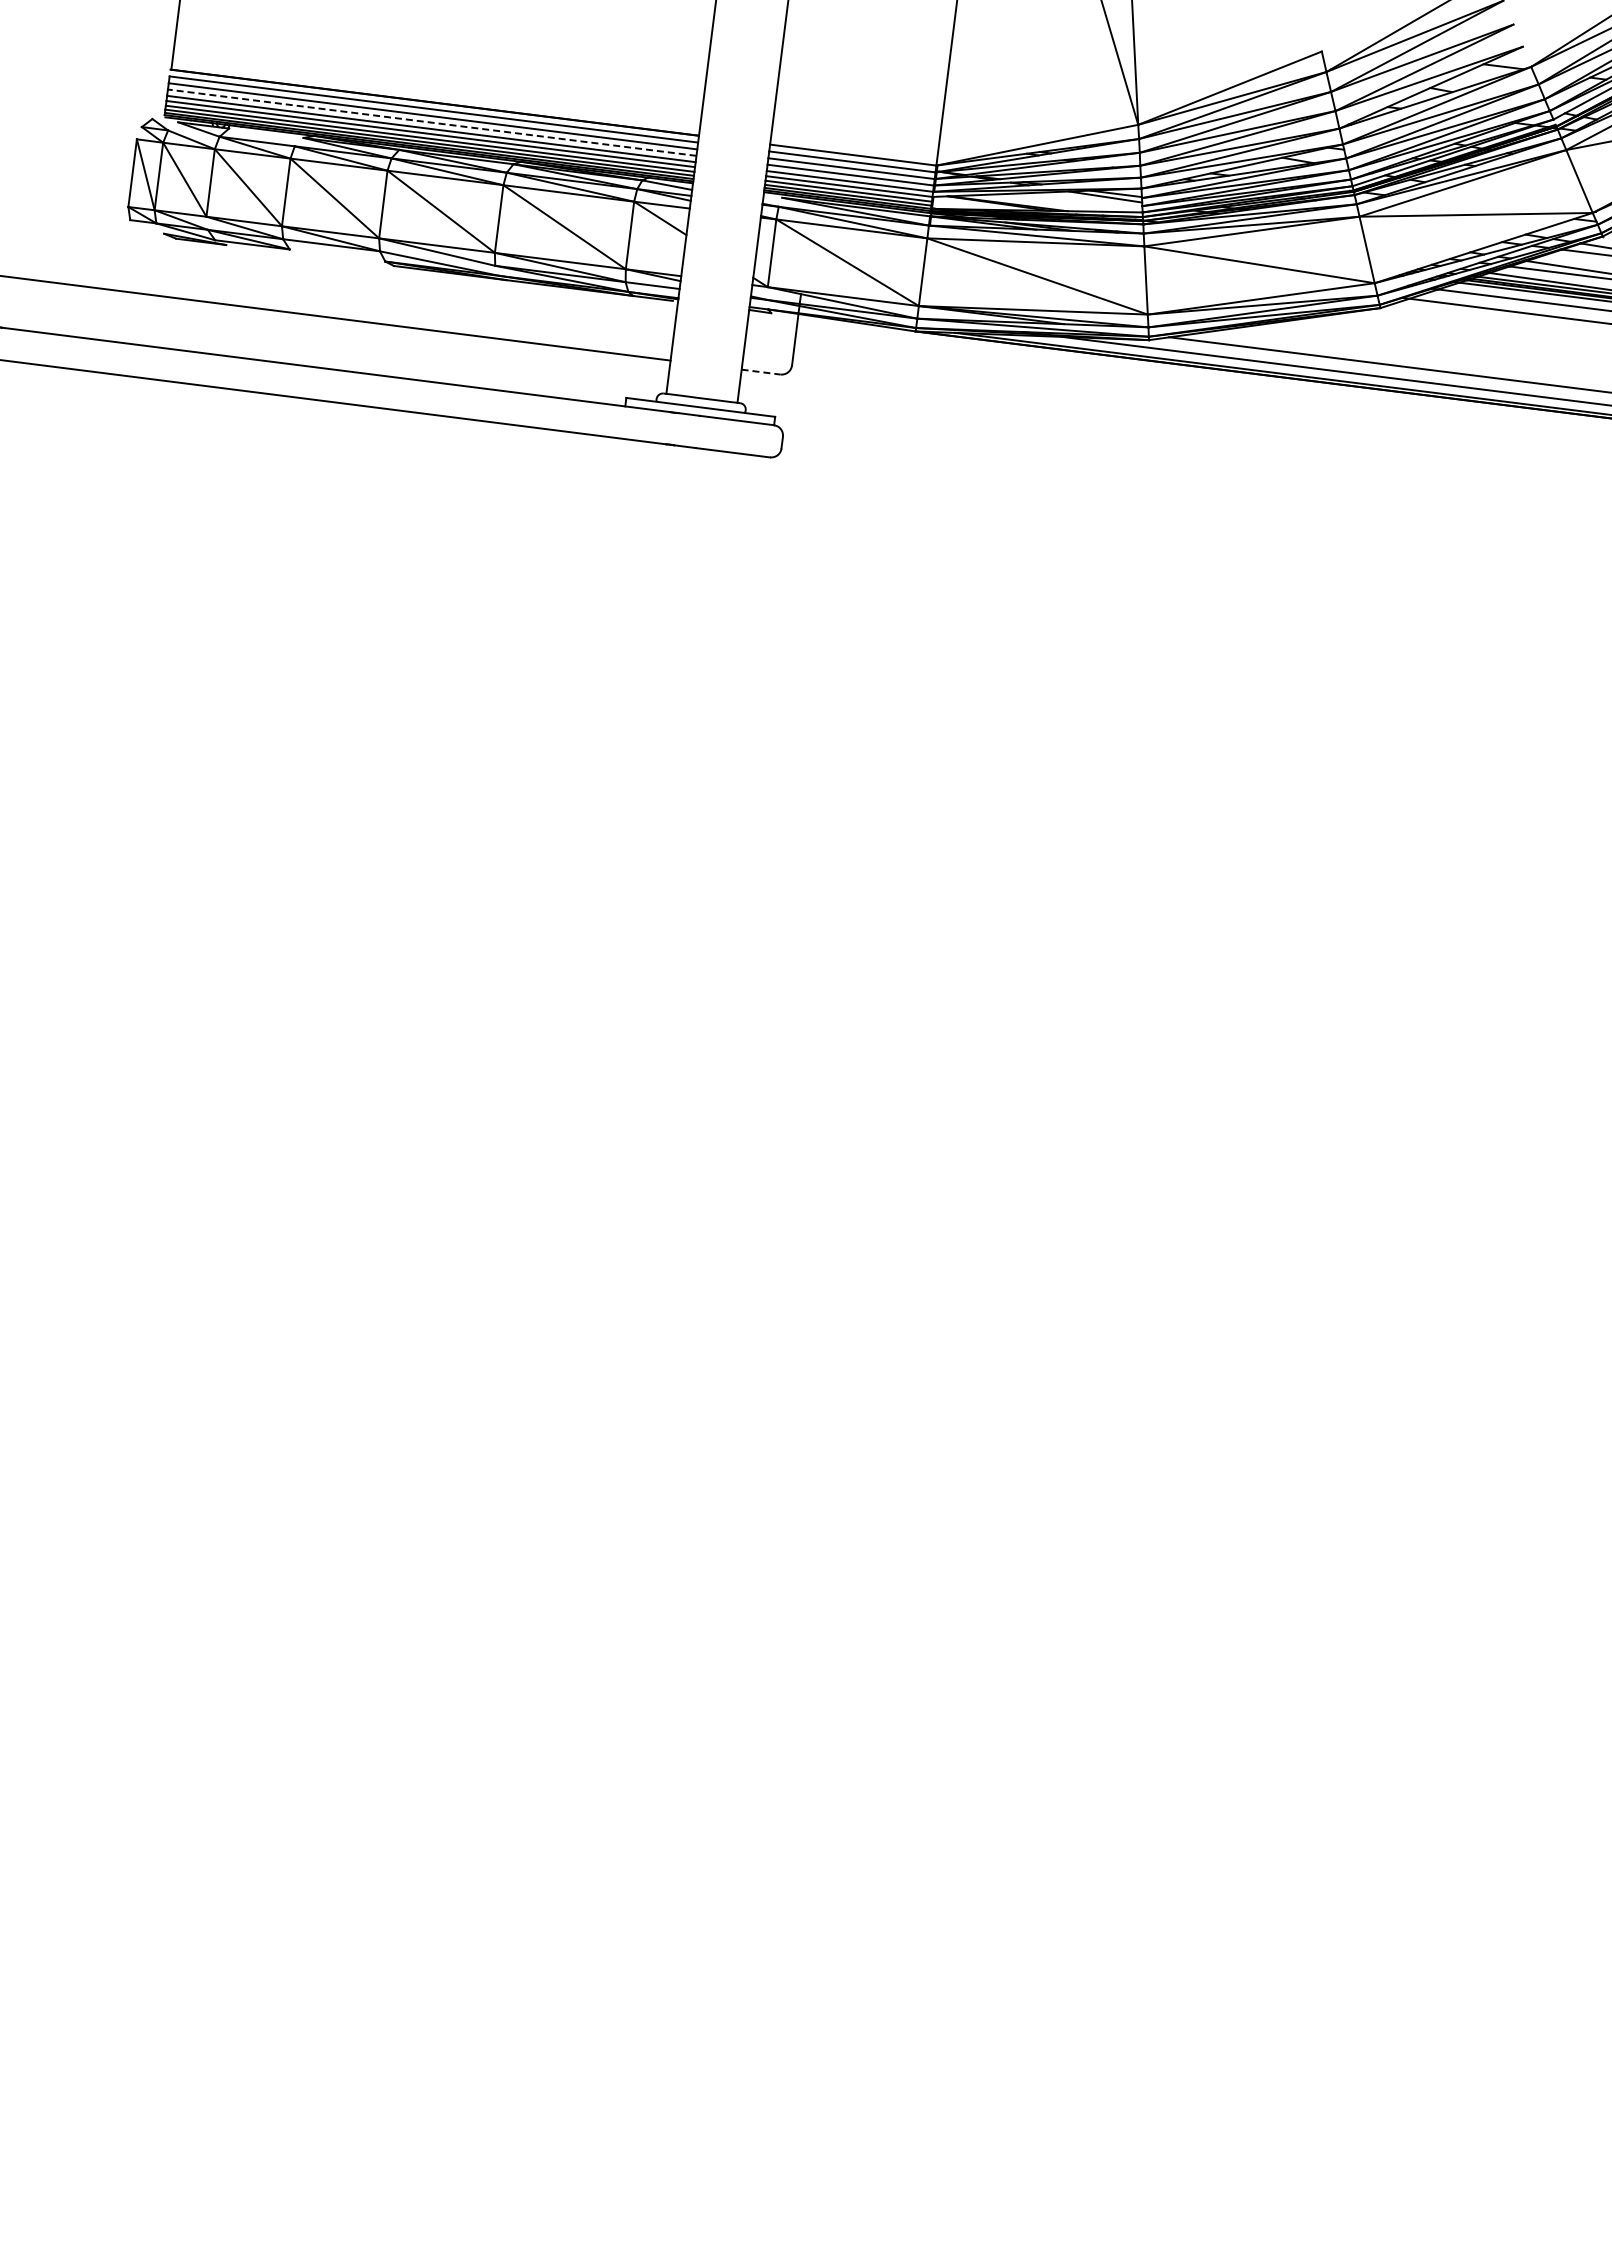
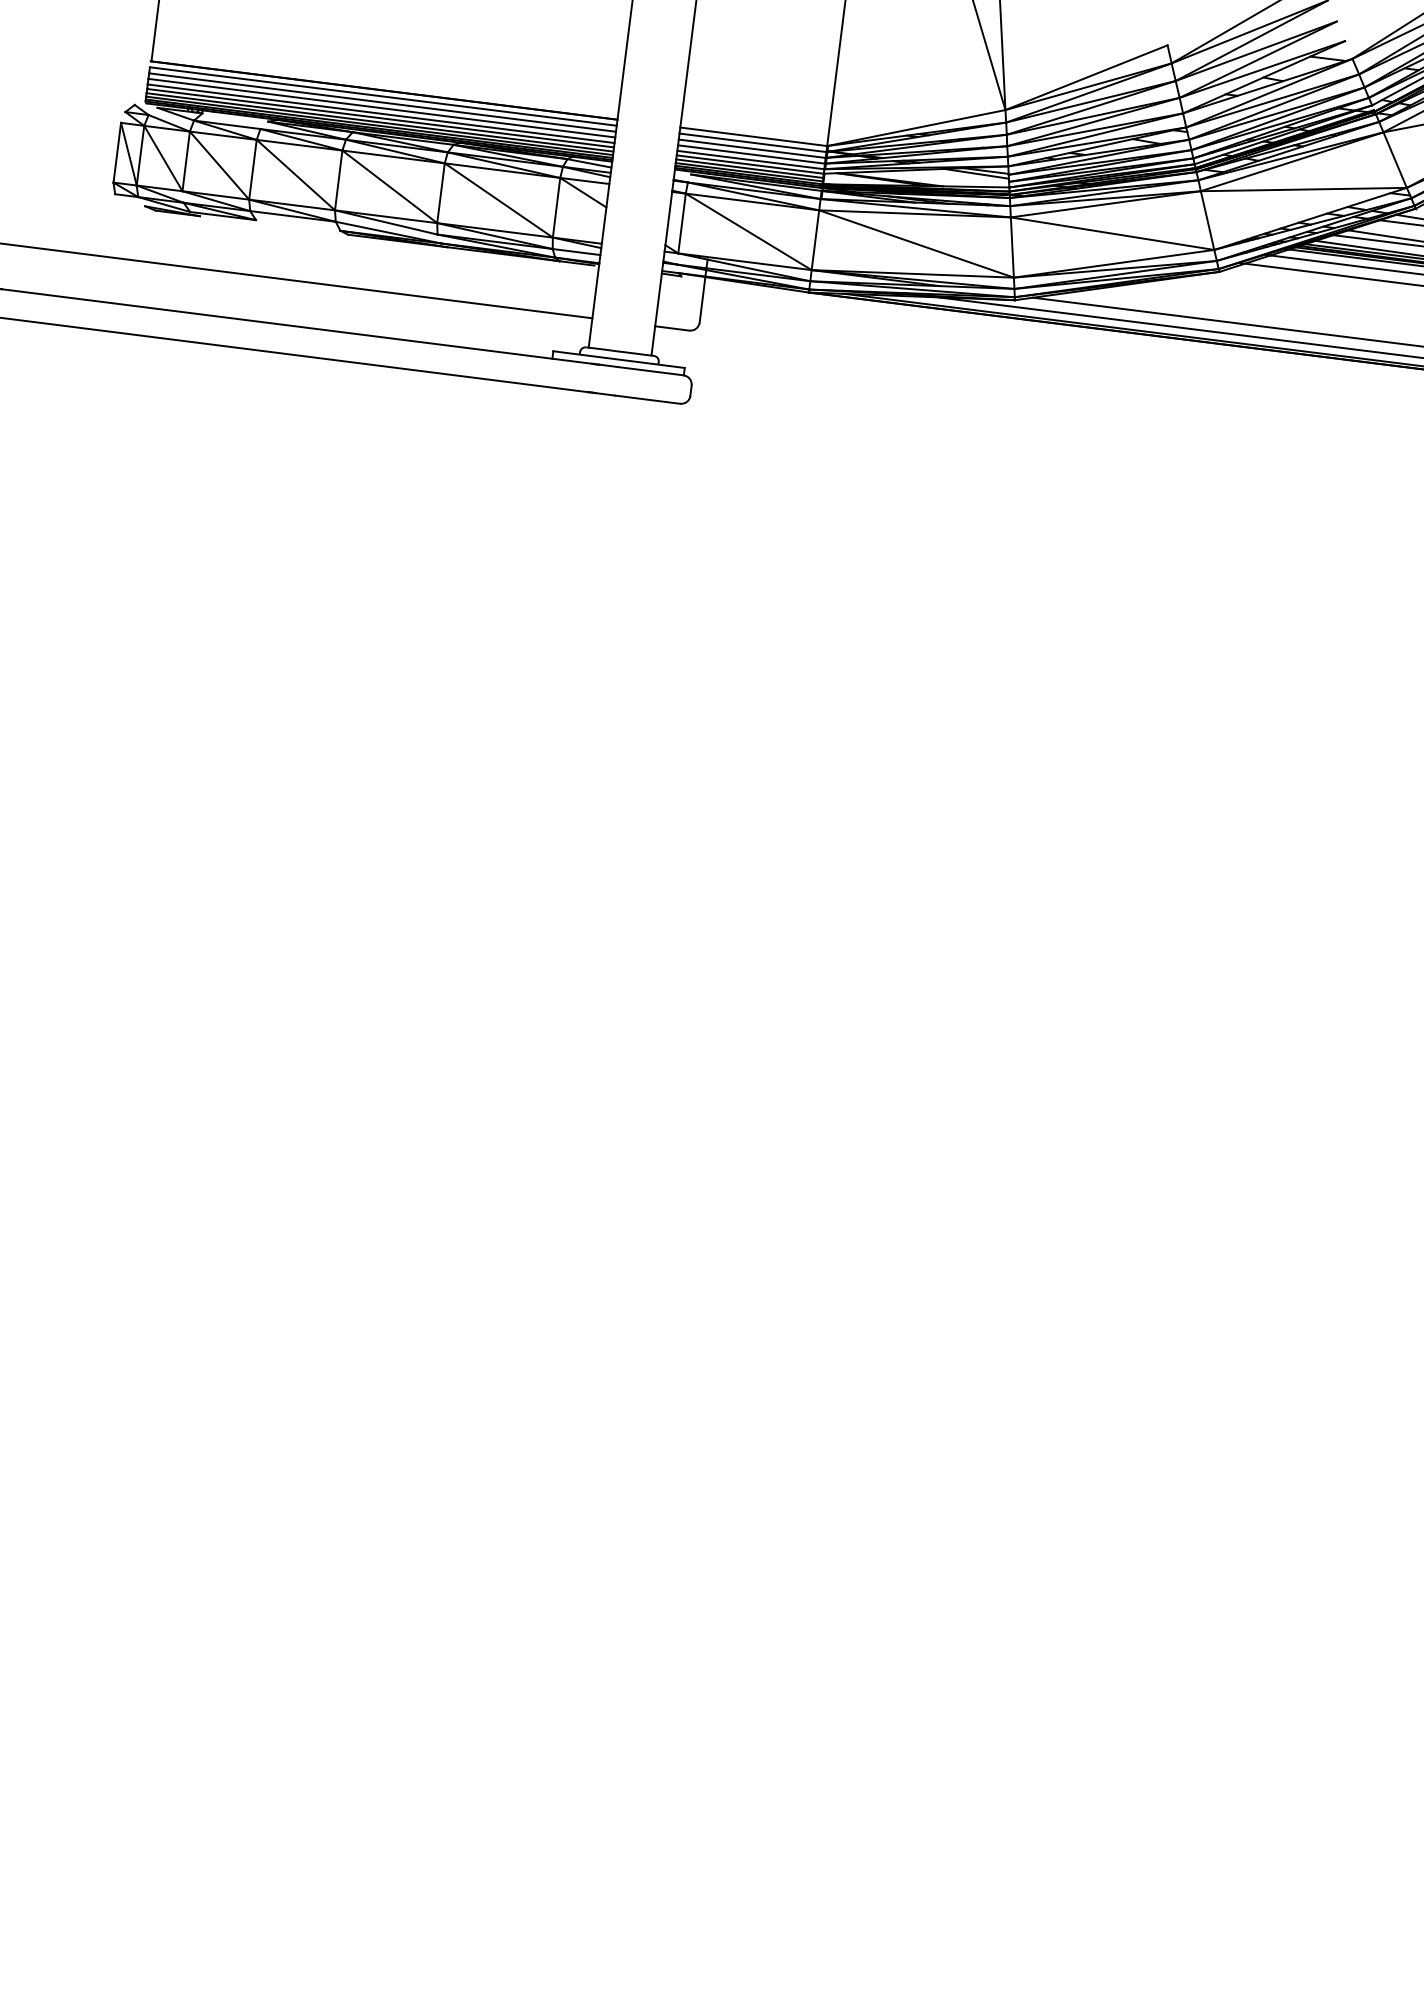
line: (431, 122) -> (381, 108), dashed -> solid
line: (761, 372) -> (672, 328), dashed -> solid

